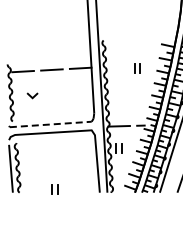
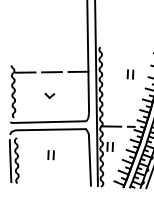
line: (31, 95) -> (48, 95), moved
line: (51, 124) -> (49, 122), dashed -> solid
part: (54, 189) -> (50, 155), moved

